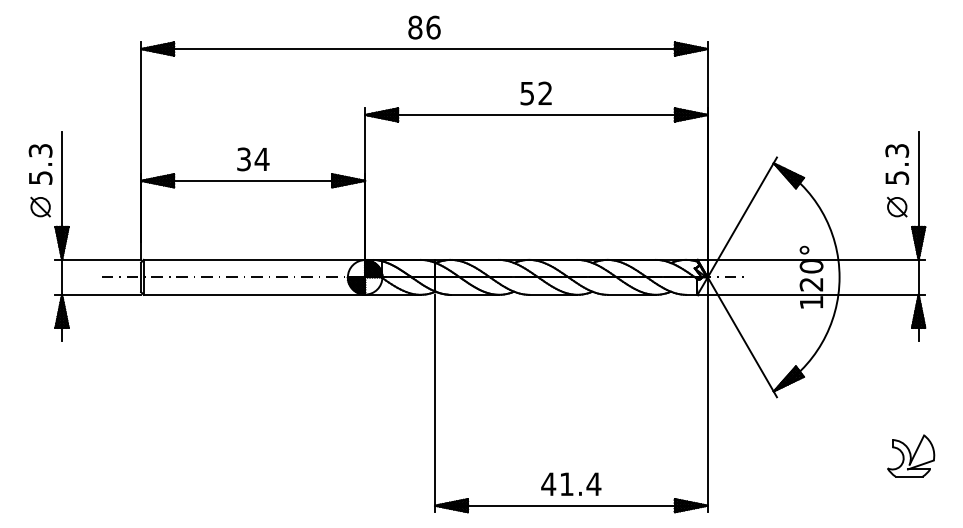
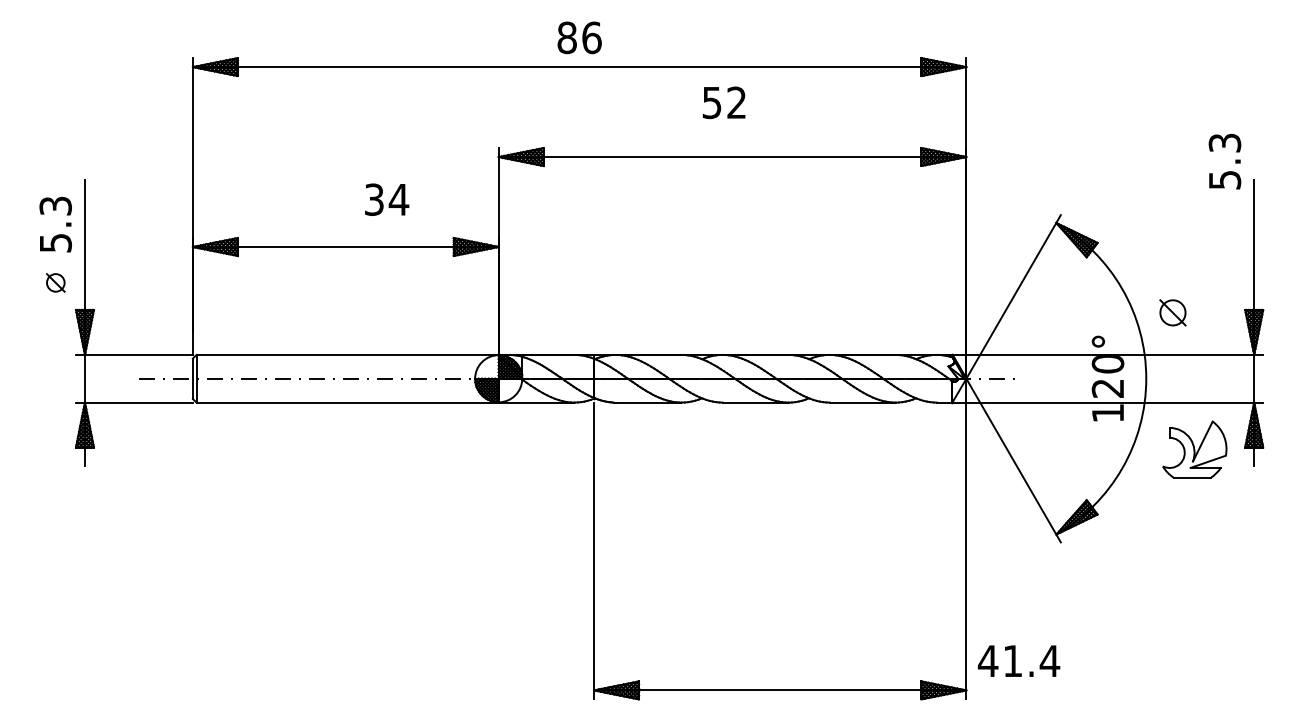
text: (535, 93) -> (723, 102), moved
text: (253, 159) -> (387, 199), moved
text: (896, 164) -> (1224, 161), moved
part: (40, 206) -> (55, 282), size x0.7
part: (896, 206) -> (1172, 312), moved
part: (910, 455) -> (1194, 449), moved
text: (571, 483) -> (1019, 660), moved

